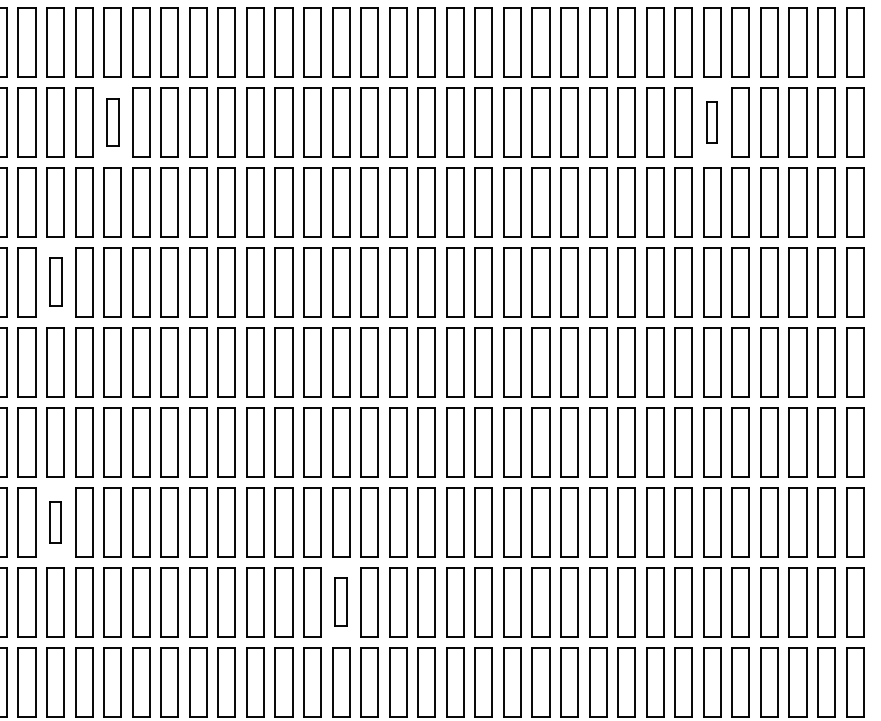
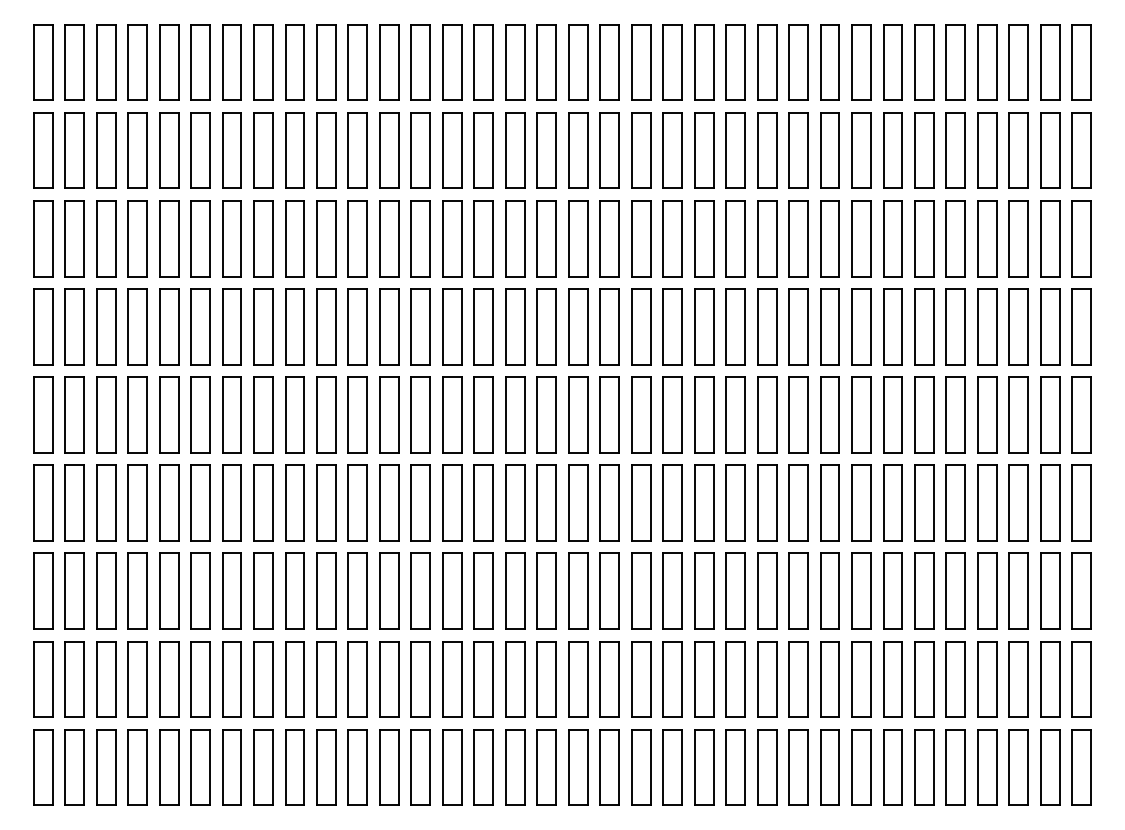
part: (112, 122) -> (263, 150), size x1.43
part: (712, 122) -> (924, 150), size x1.67
part: (55, 282) -> (200, 326), size x1.43
part: (55, 521) -> (200, 590), size x1.67
part: (341, 602) -> (515, 679), size x1.43

